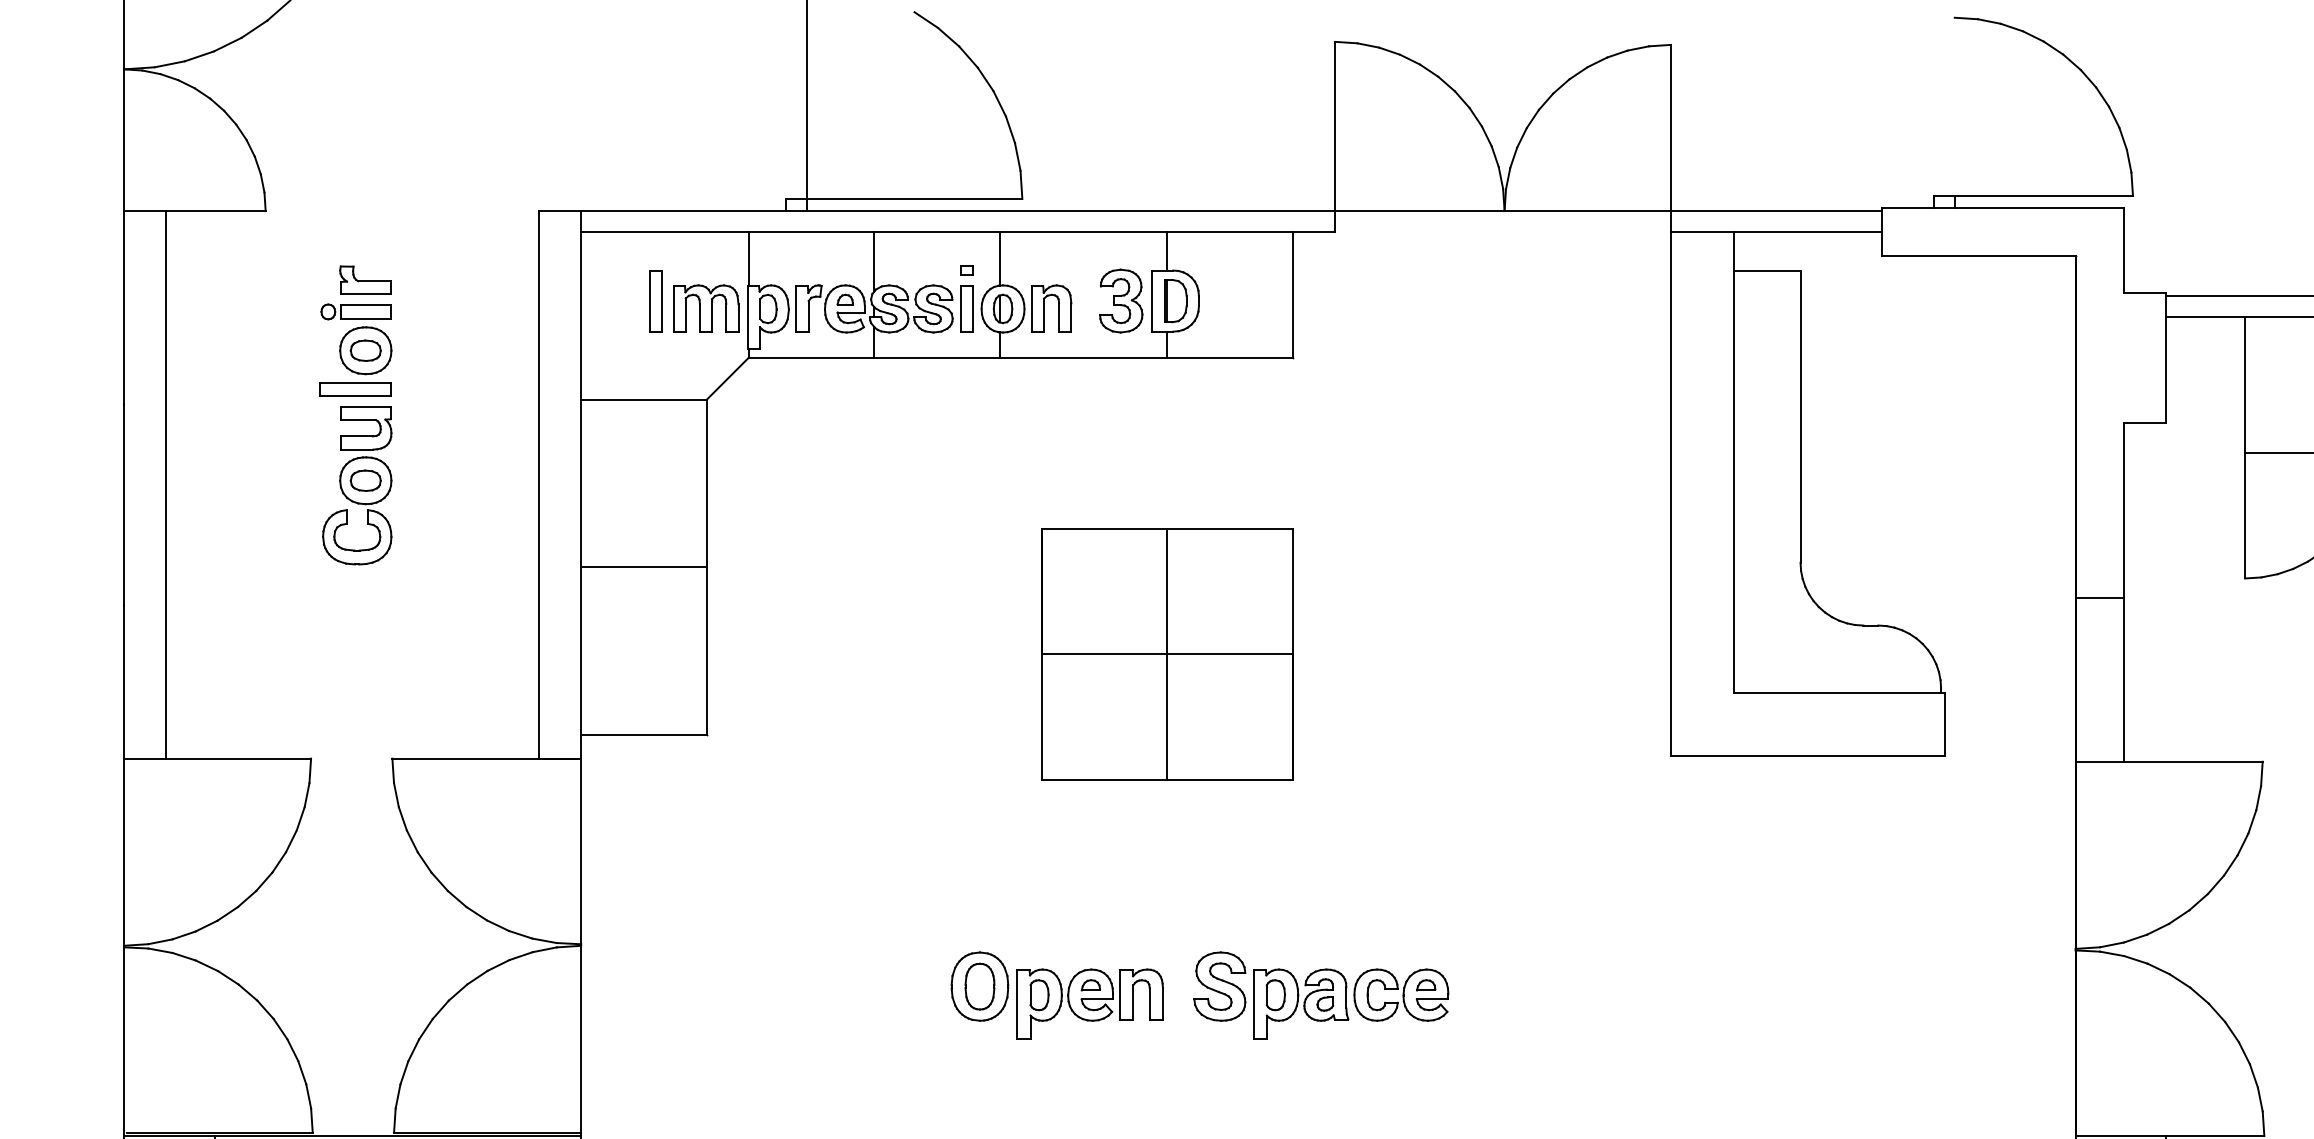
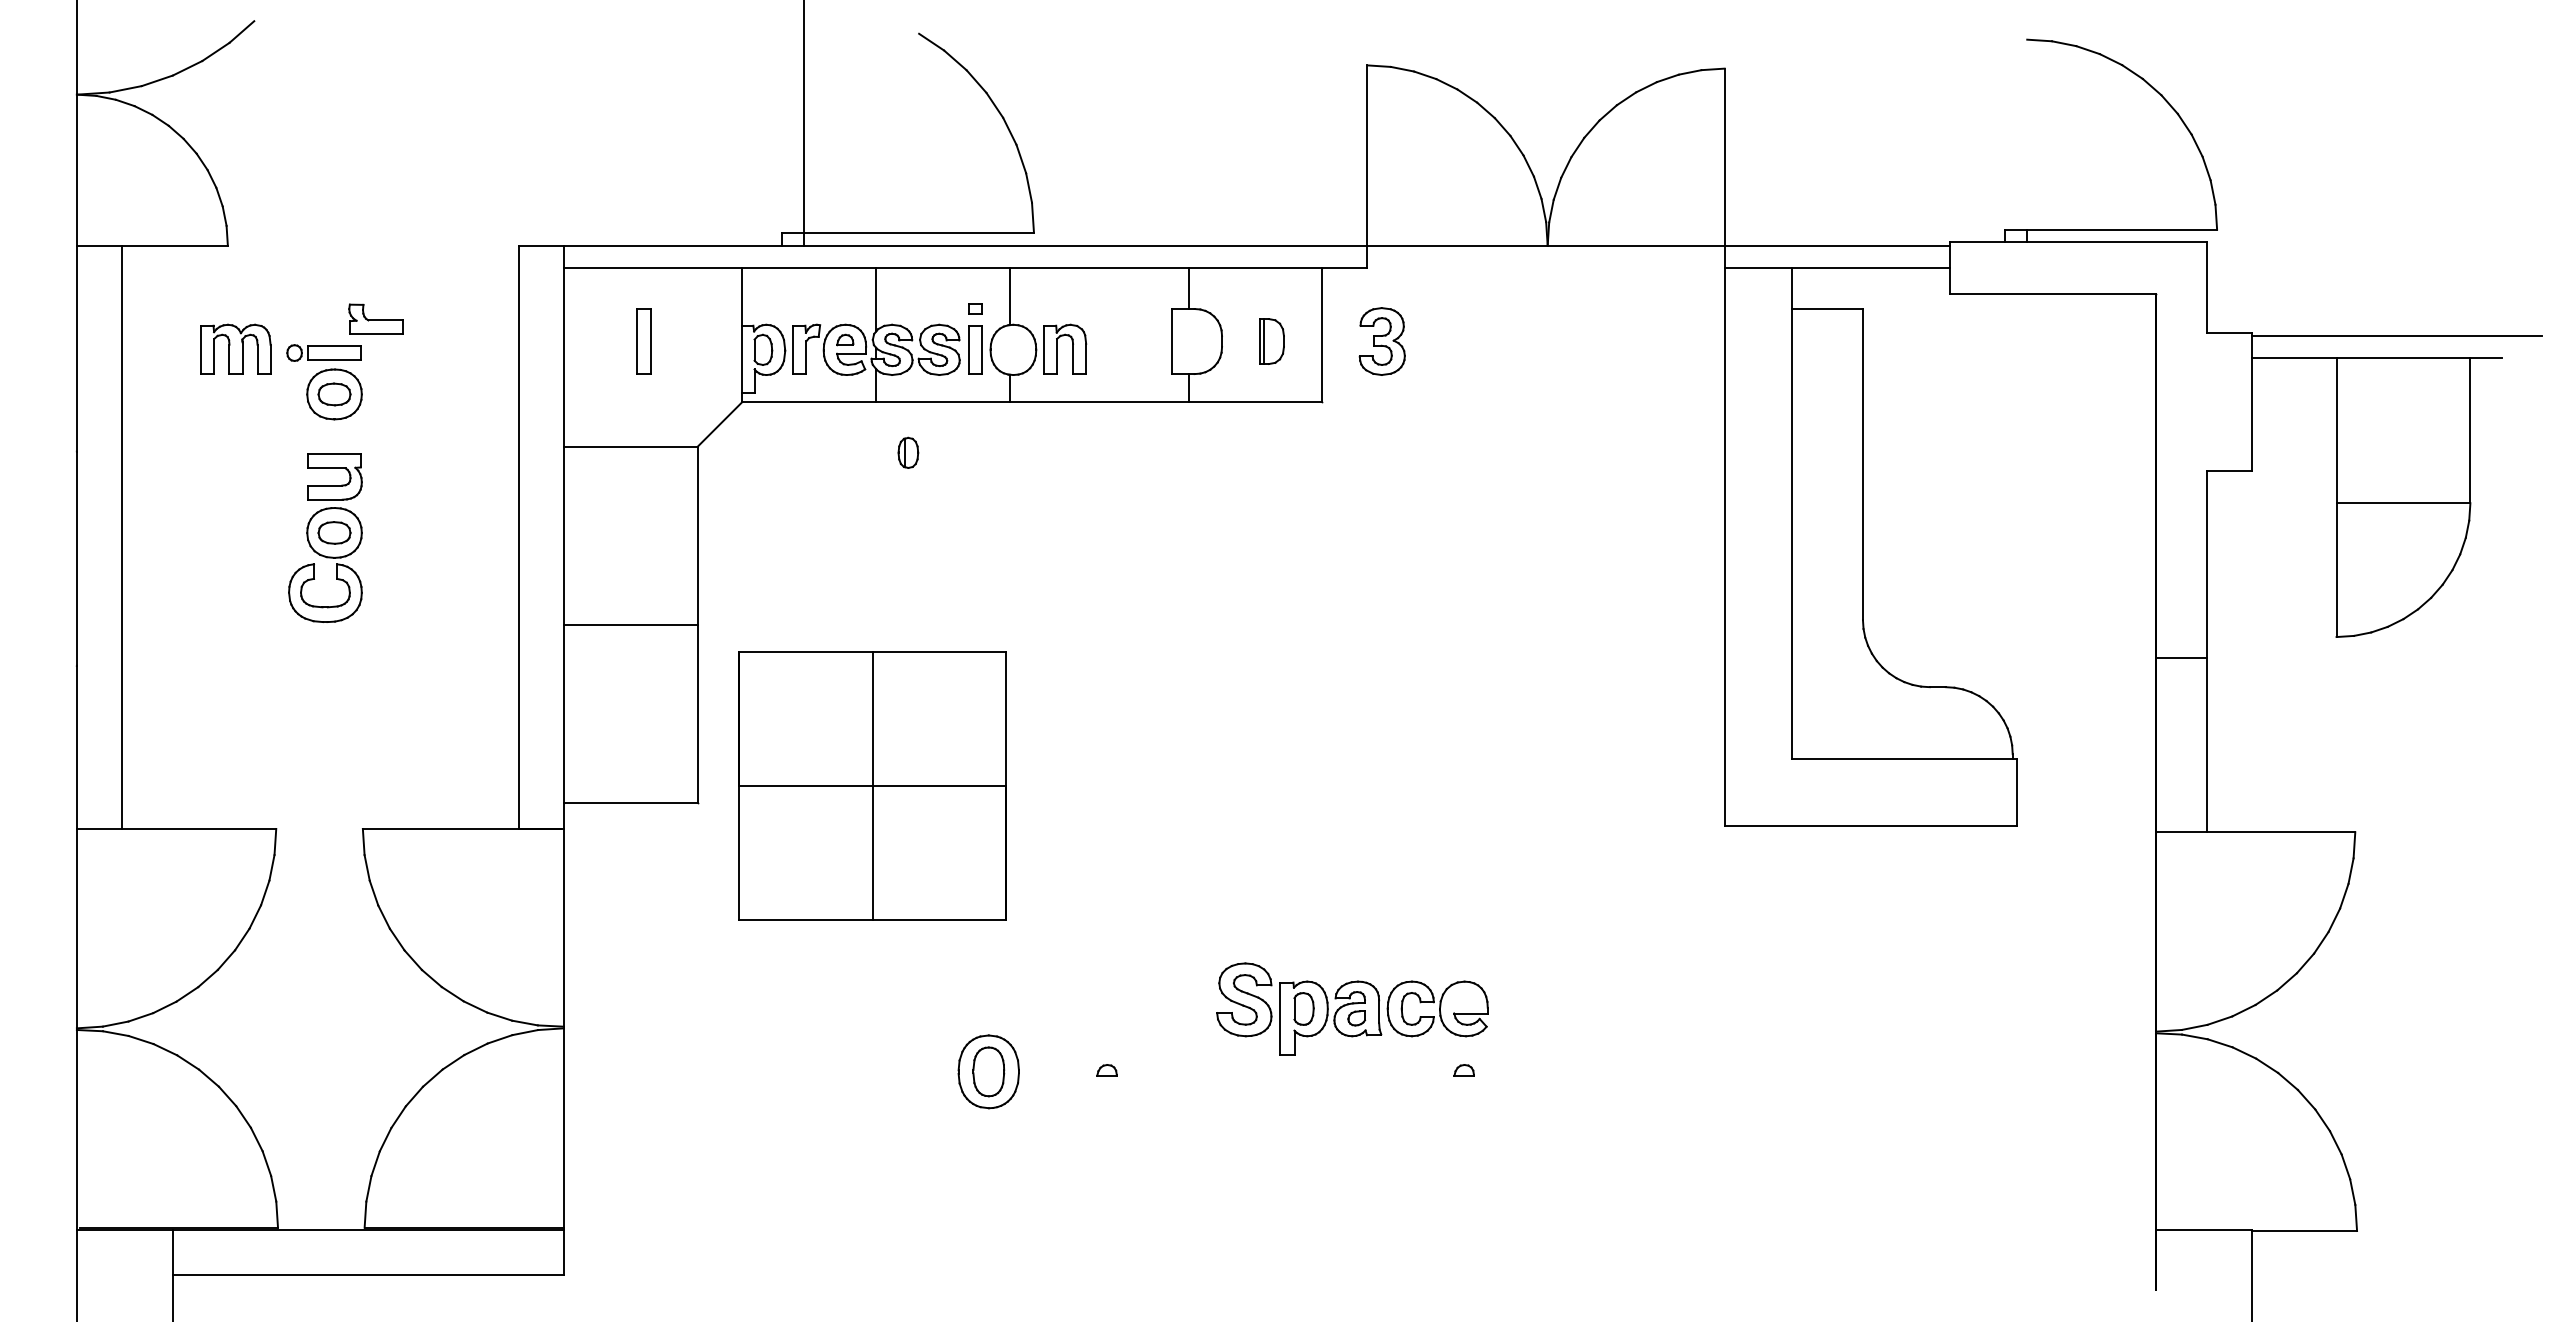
part: (364, 279) -> (375, 318), moved
part: (1120, 301) -> (1381, 341), moved
part: (1174, 301) -> (1271, 341), moved
part: (705, 307) -> (235, 348), moved
part: (1003, 308) -> (908, 452), moved
part: (355, 389) -> (323, 435), removed
part: (1167, 654) -> (872, 785), moved
part: (1321, 994) -> (1352, 1008), moved
part: (1090, 1003) -> (1106, 1089), removed

